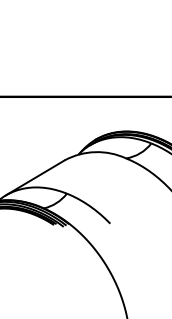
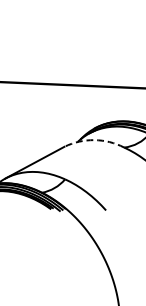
arc: (95, 152) -> (94, 140), solid -> dashed

